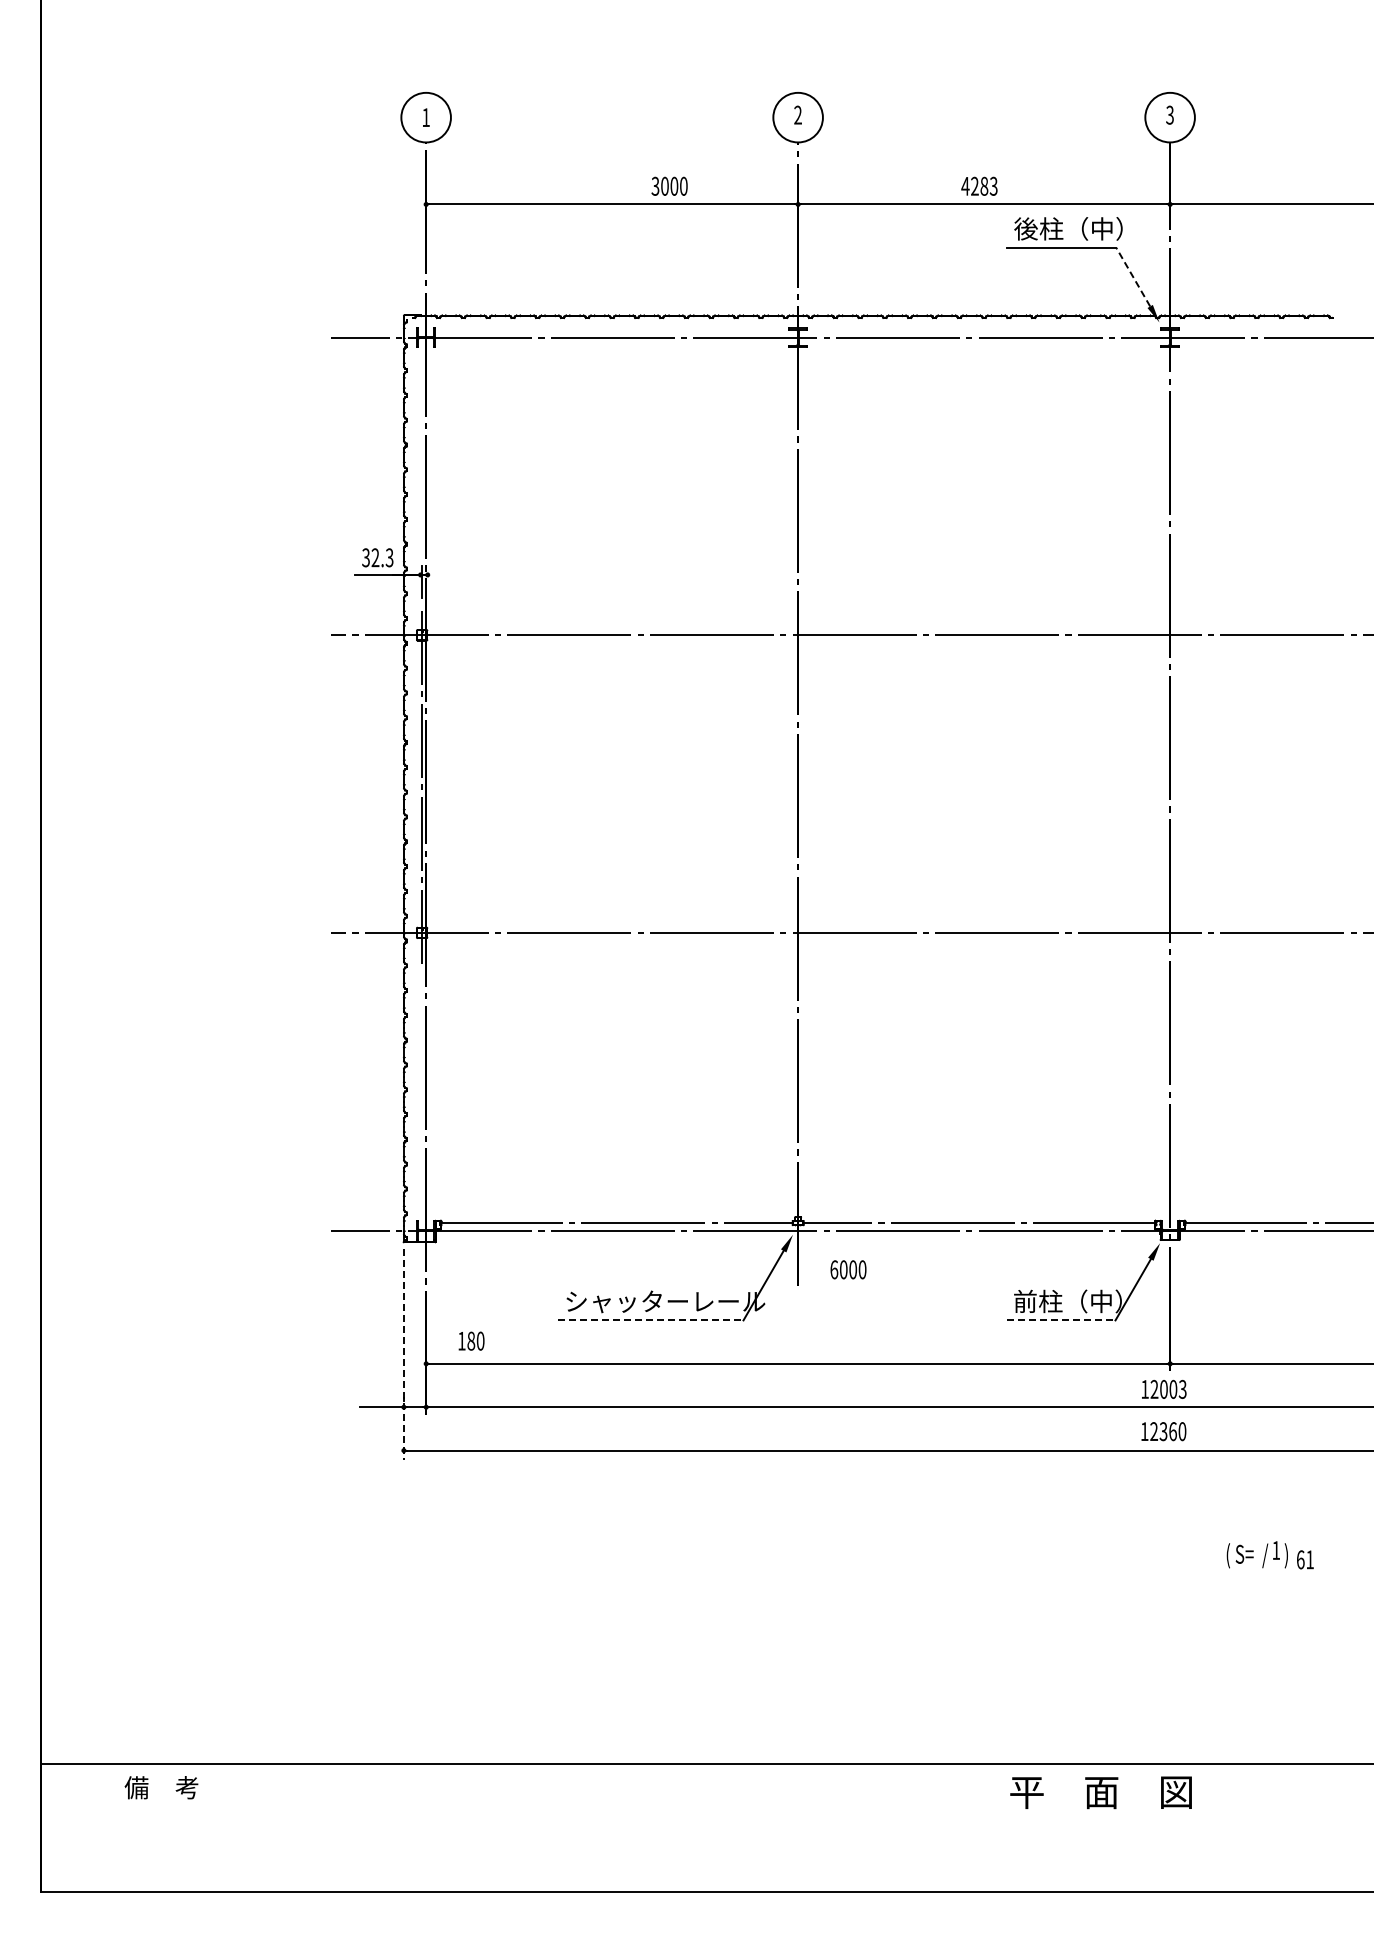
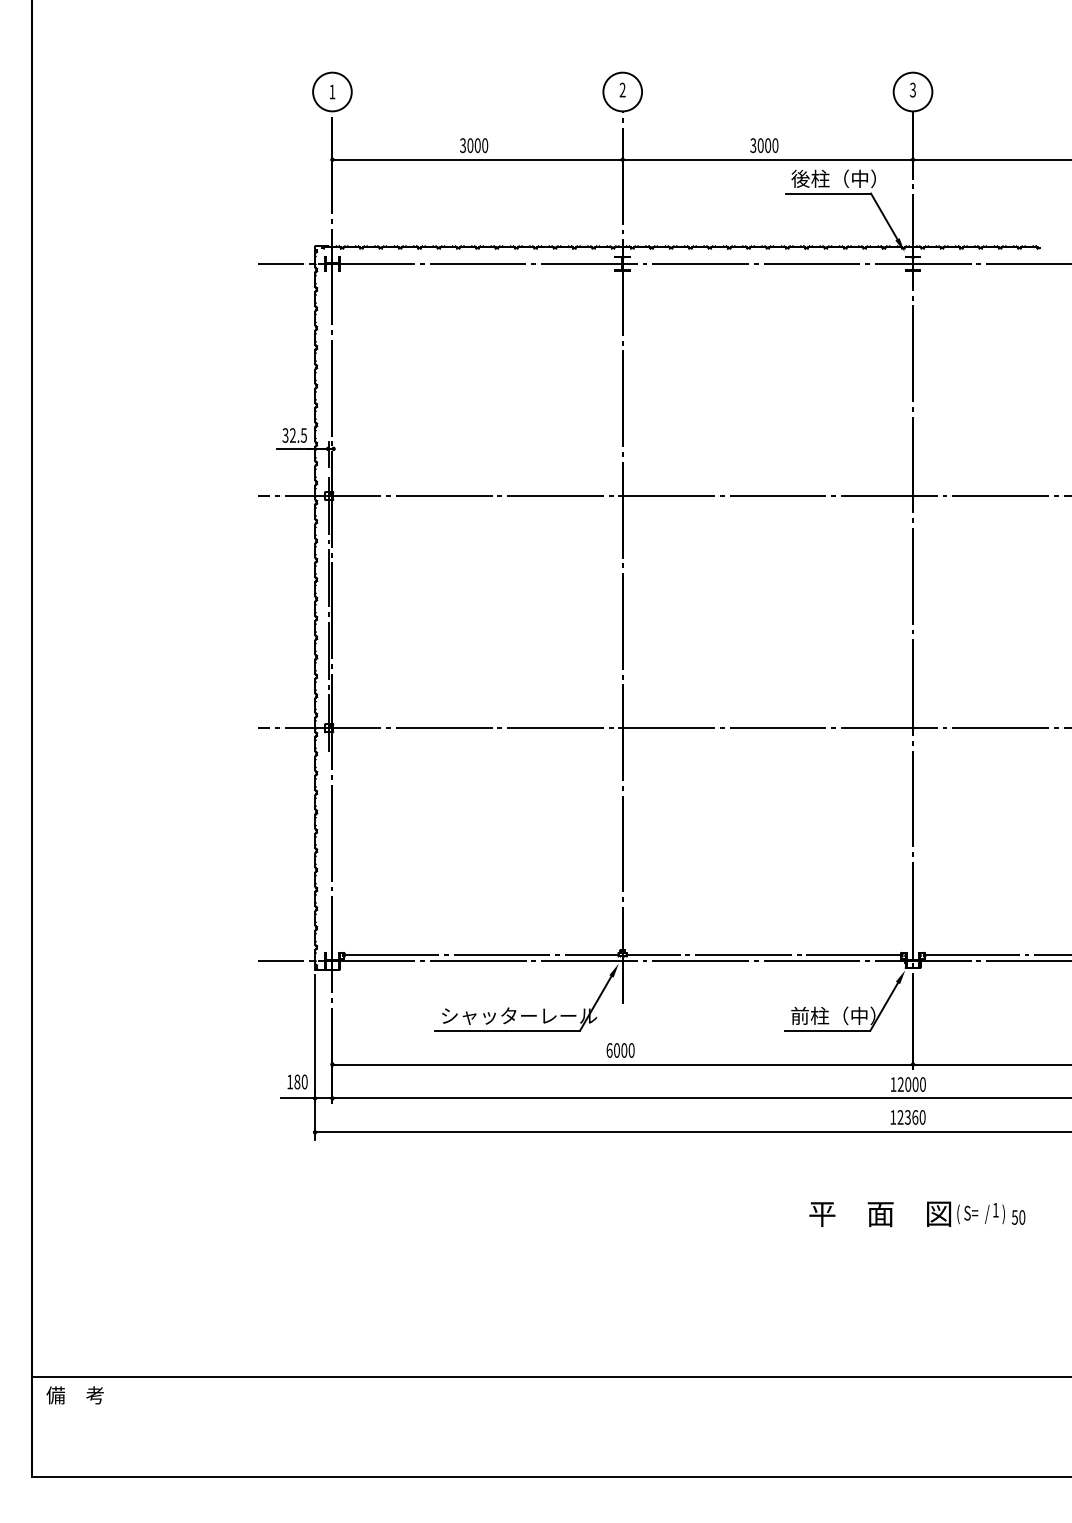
text: (669, 185) -> (473, 144), moved
text: (979, 185) -> (764, 144), 4283 -> 3000
line: (1133, 277) -> (884, 216), dashed -> solid
text: (389, 557) -> (303, 435), 32.3 -> 32.5
text: (848, 1269) -> (620, 1050), moved
line: (650, 1320) -> (507, 1030), dashed -> solid
line: (1061, 1320) -> (828, 1030), dashed -> solid
text: (471, 1340) -> (297, 1081), moved
line: (403, 1354) -> (314, 1057), dashed -> solid
text: (1182, 1389) -> (922, 1084), 12003 -> 12000
text: (1304, 1559) -> (1017, 1217), 61 -> 50
text: (161, 1787) -> (75, 1395), moved
text: (1100, 1792) -> (879, 1214), moved

